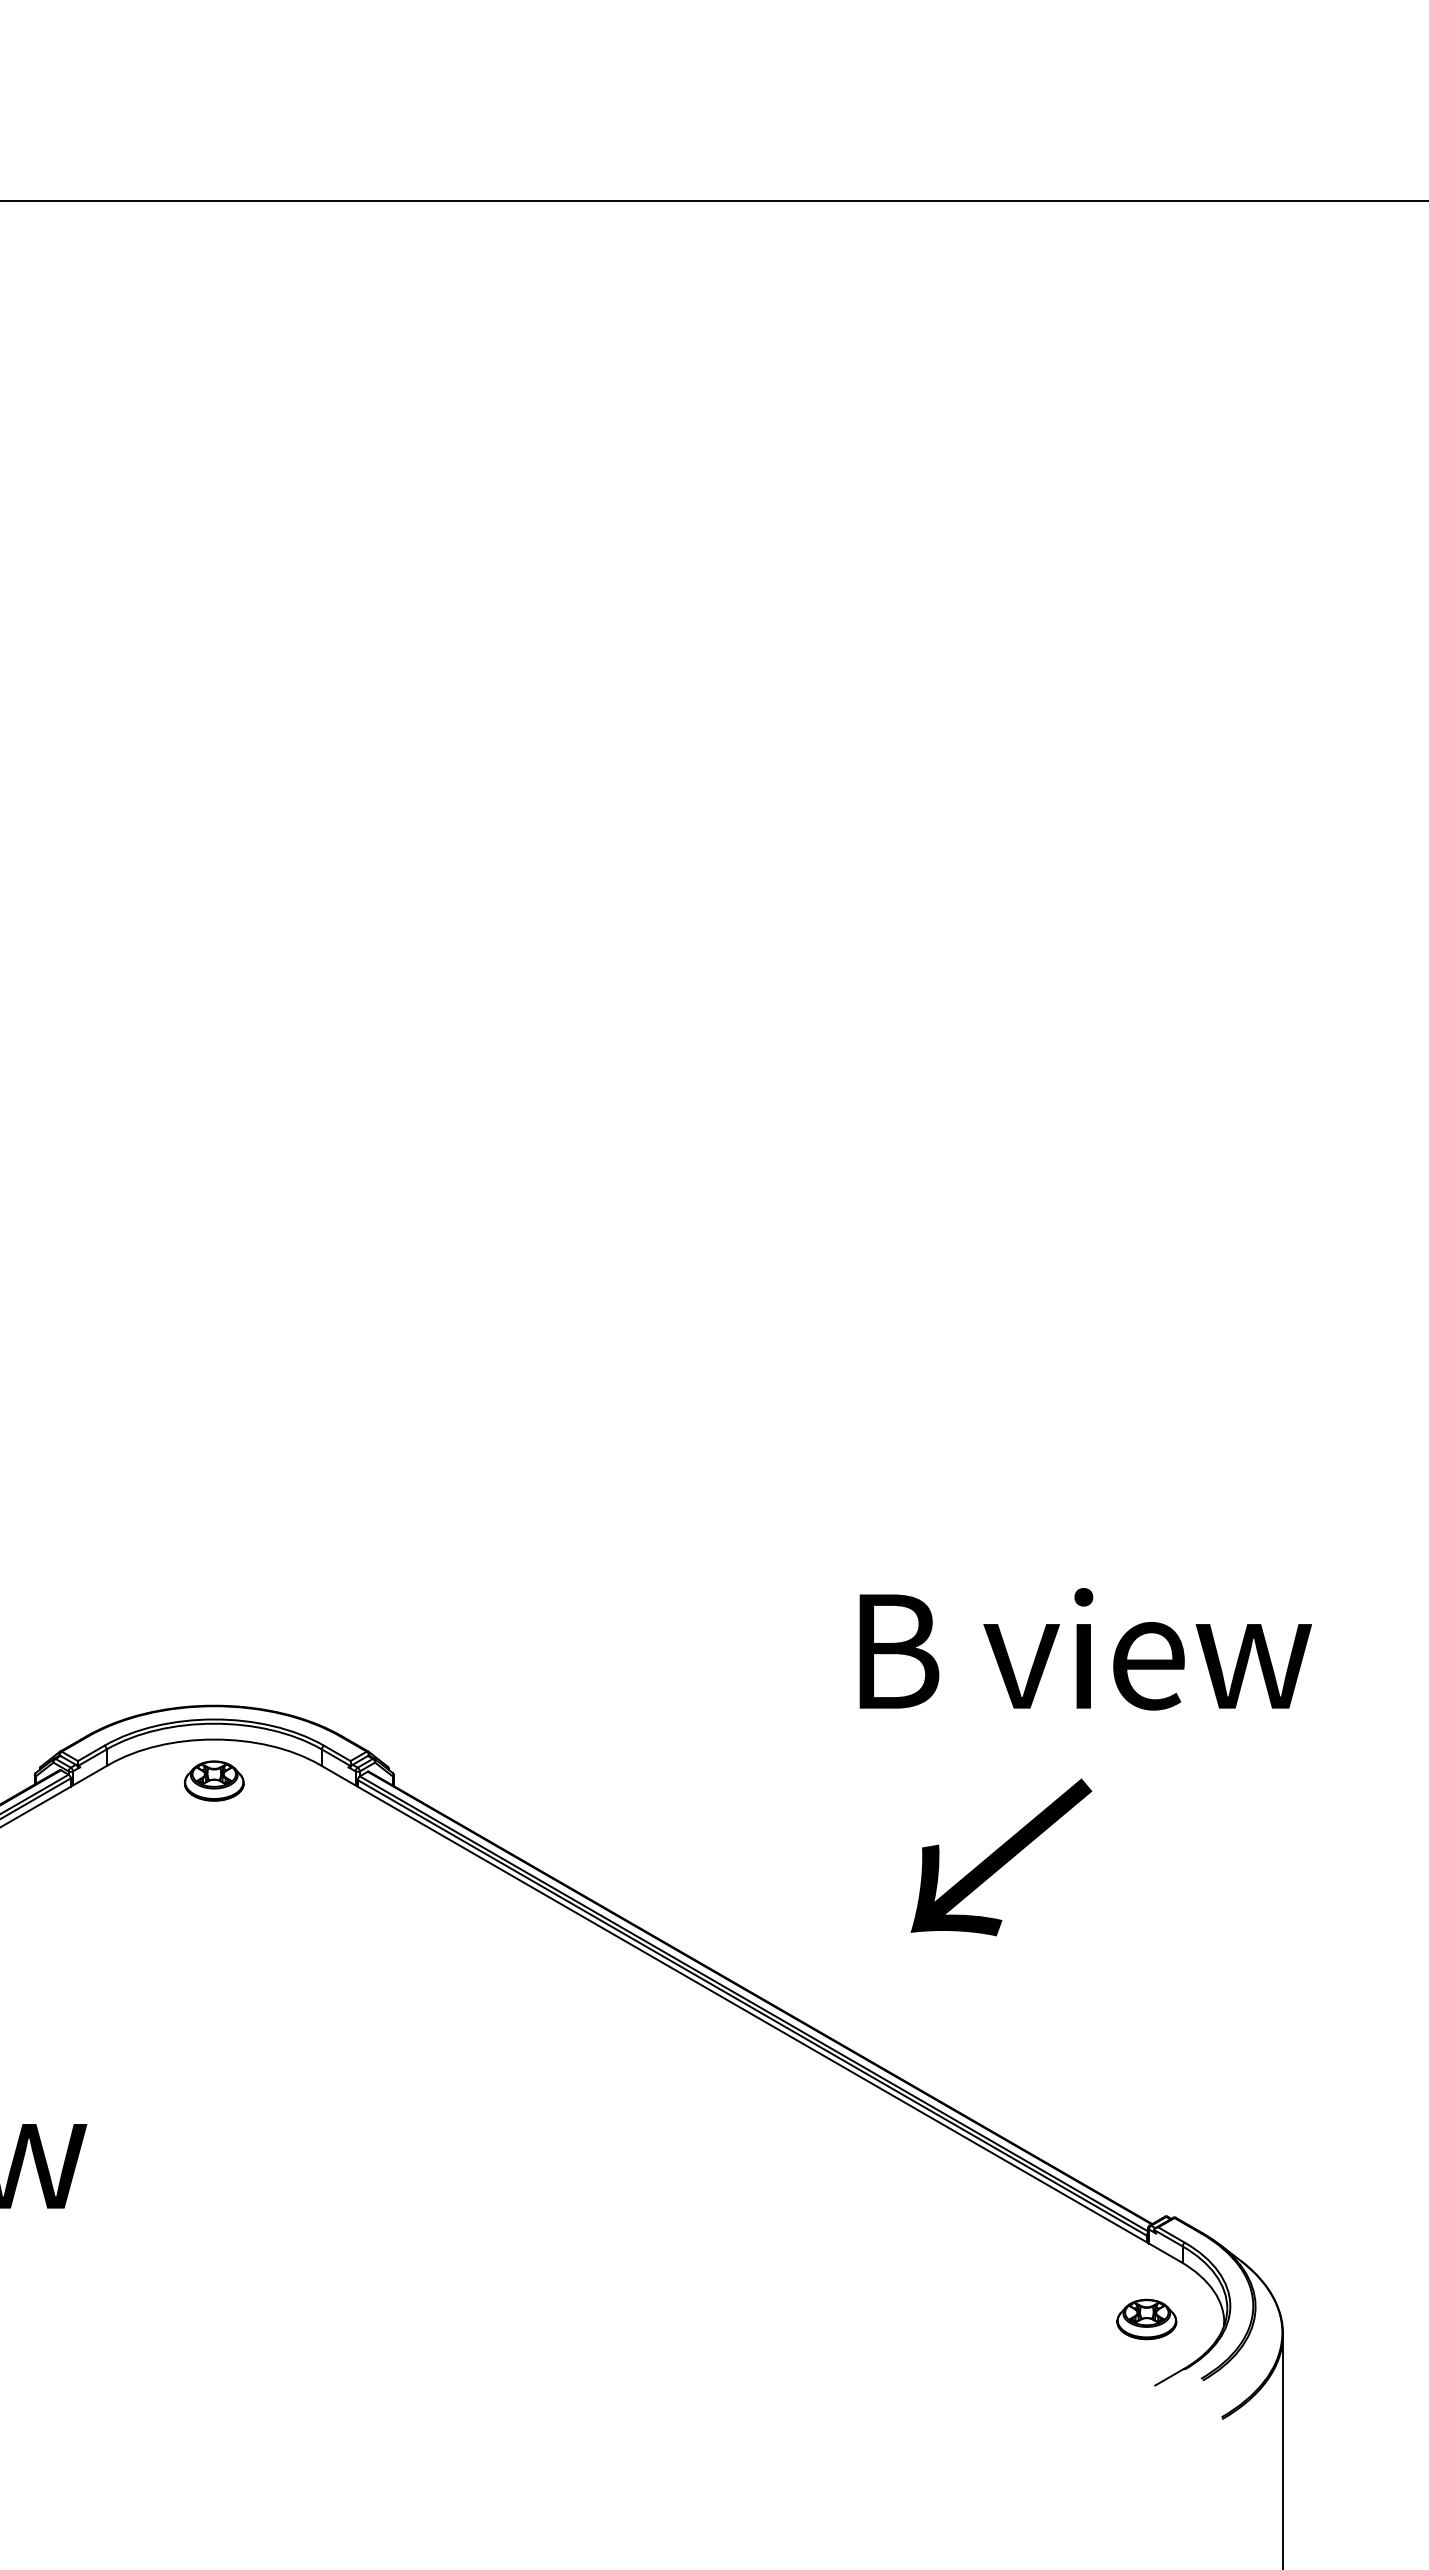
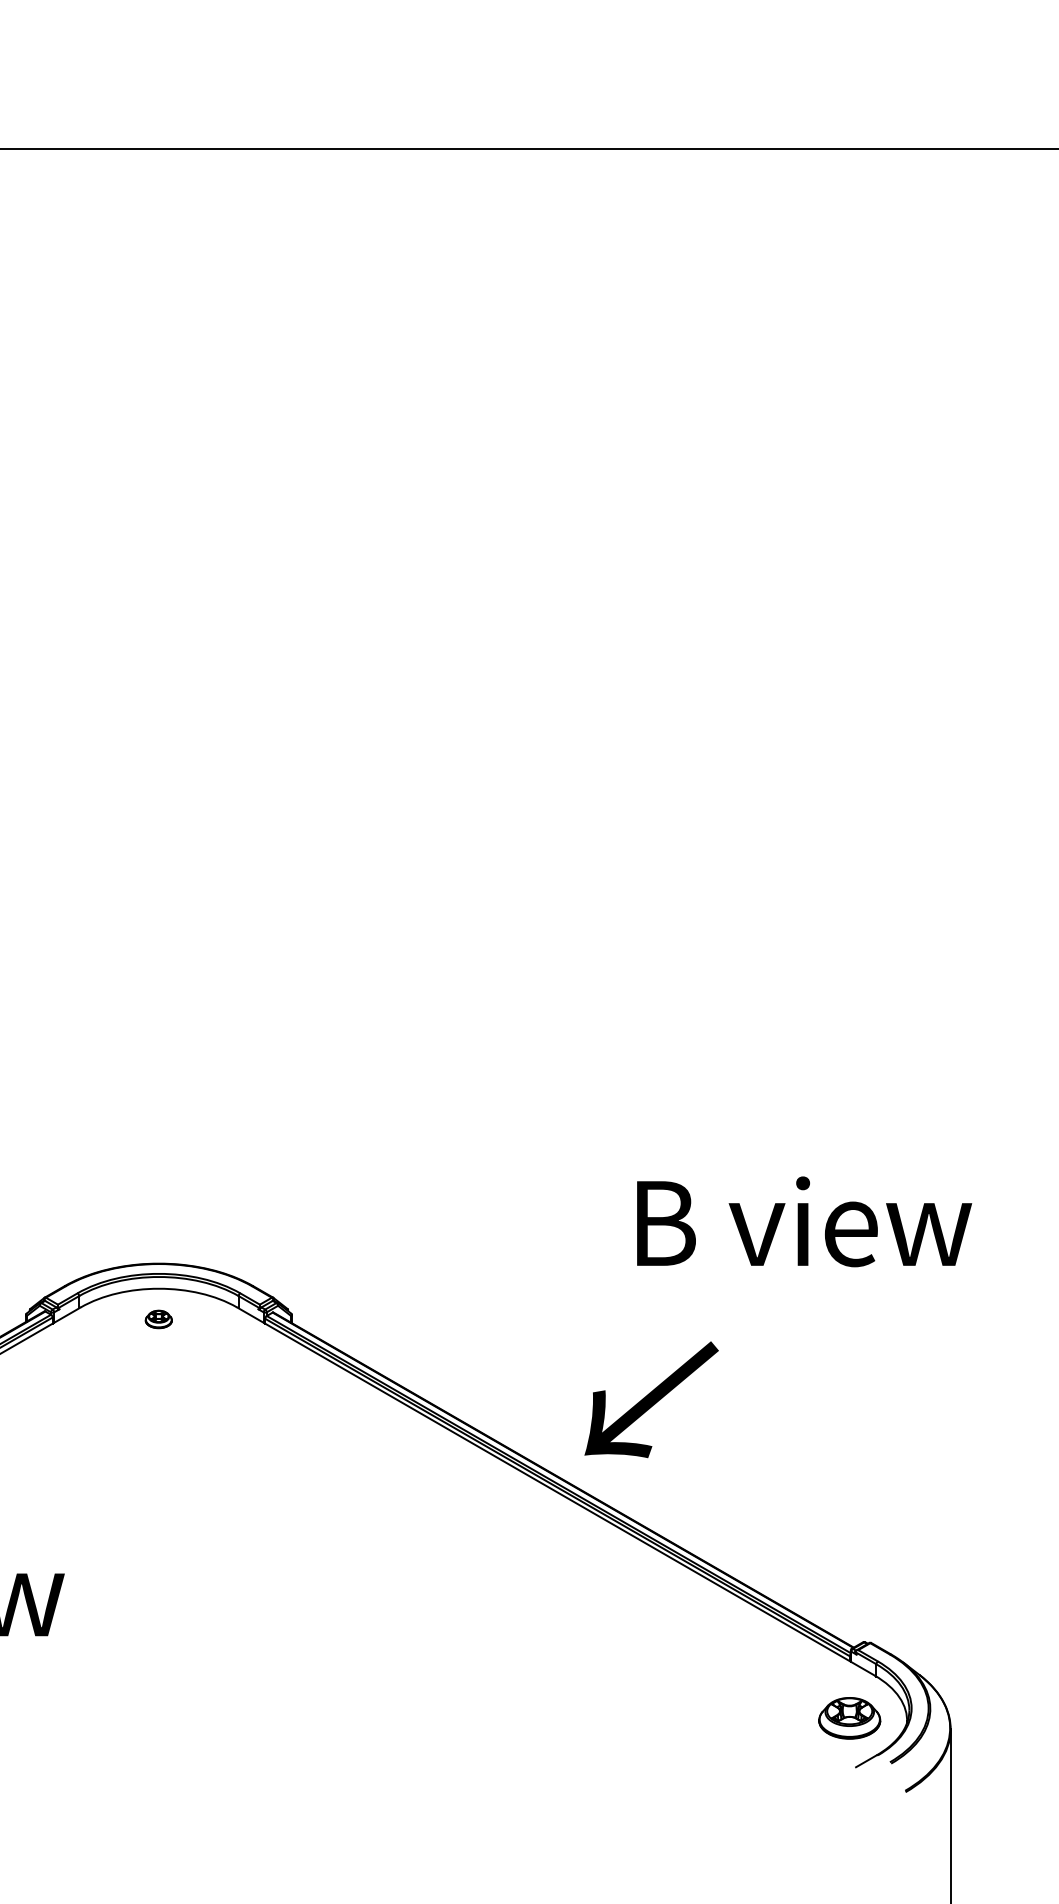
part: (213, 1780) -> (158, 1319), size x0.6
text: (1001, 1857) -> (651, 1399), moved
part: (1146, 2319) -> (849, 1718), size x1.4

